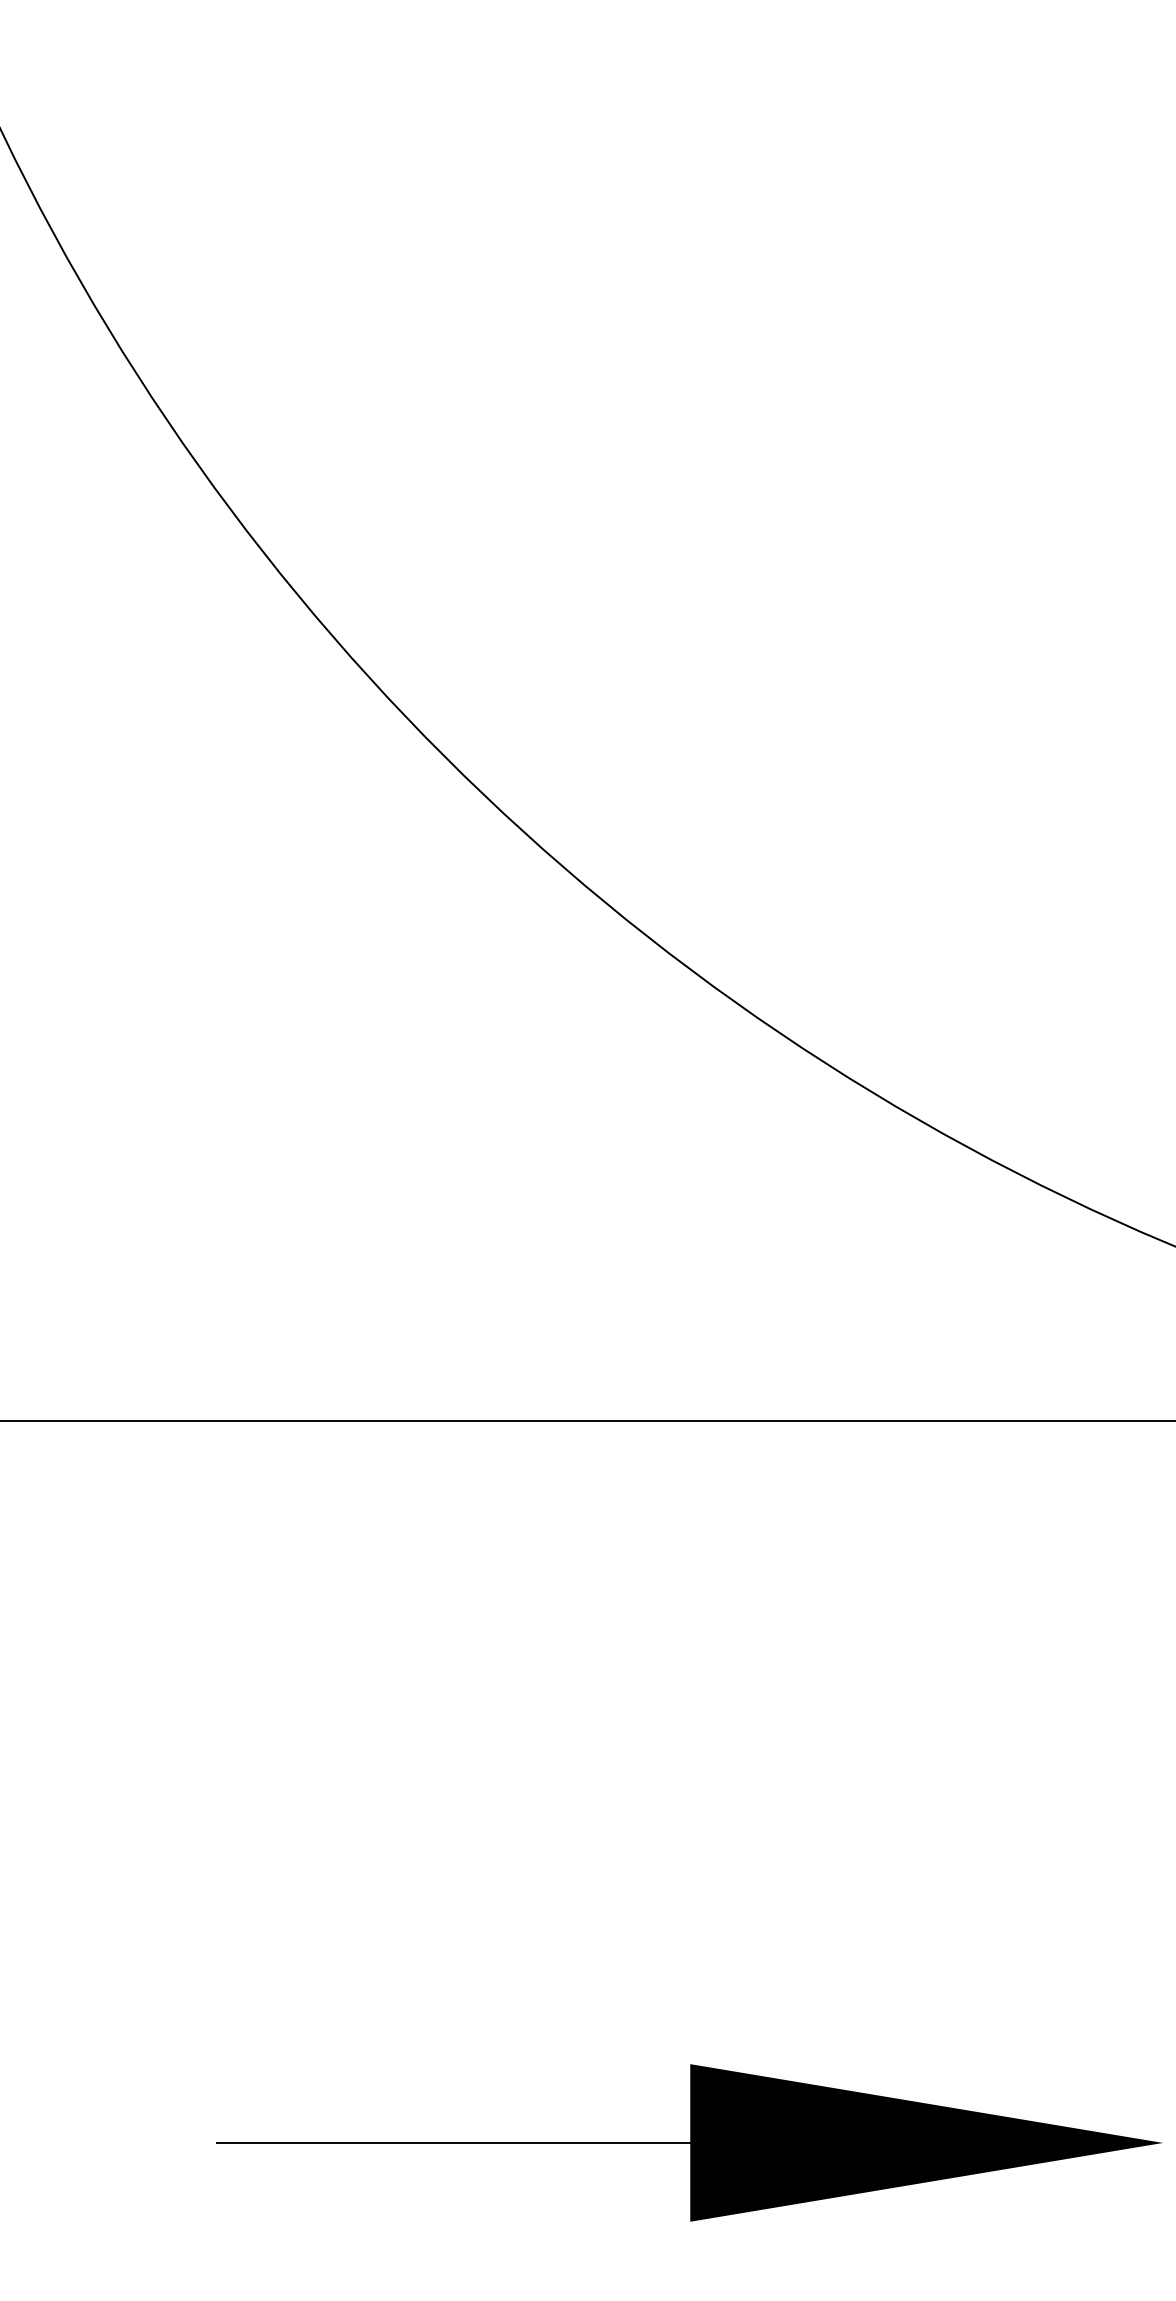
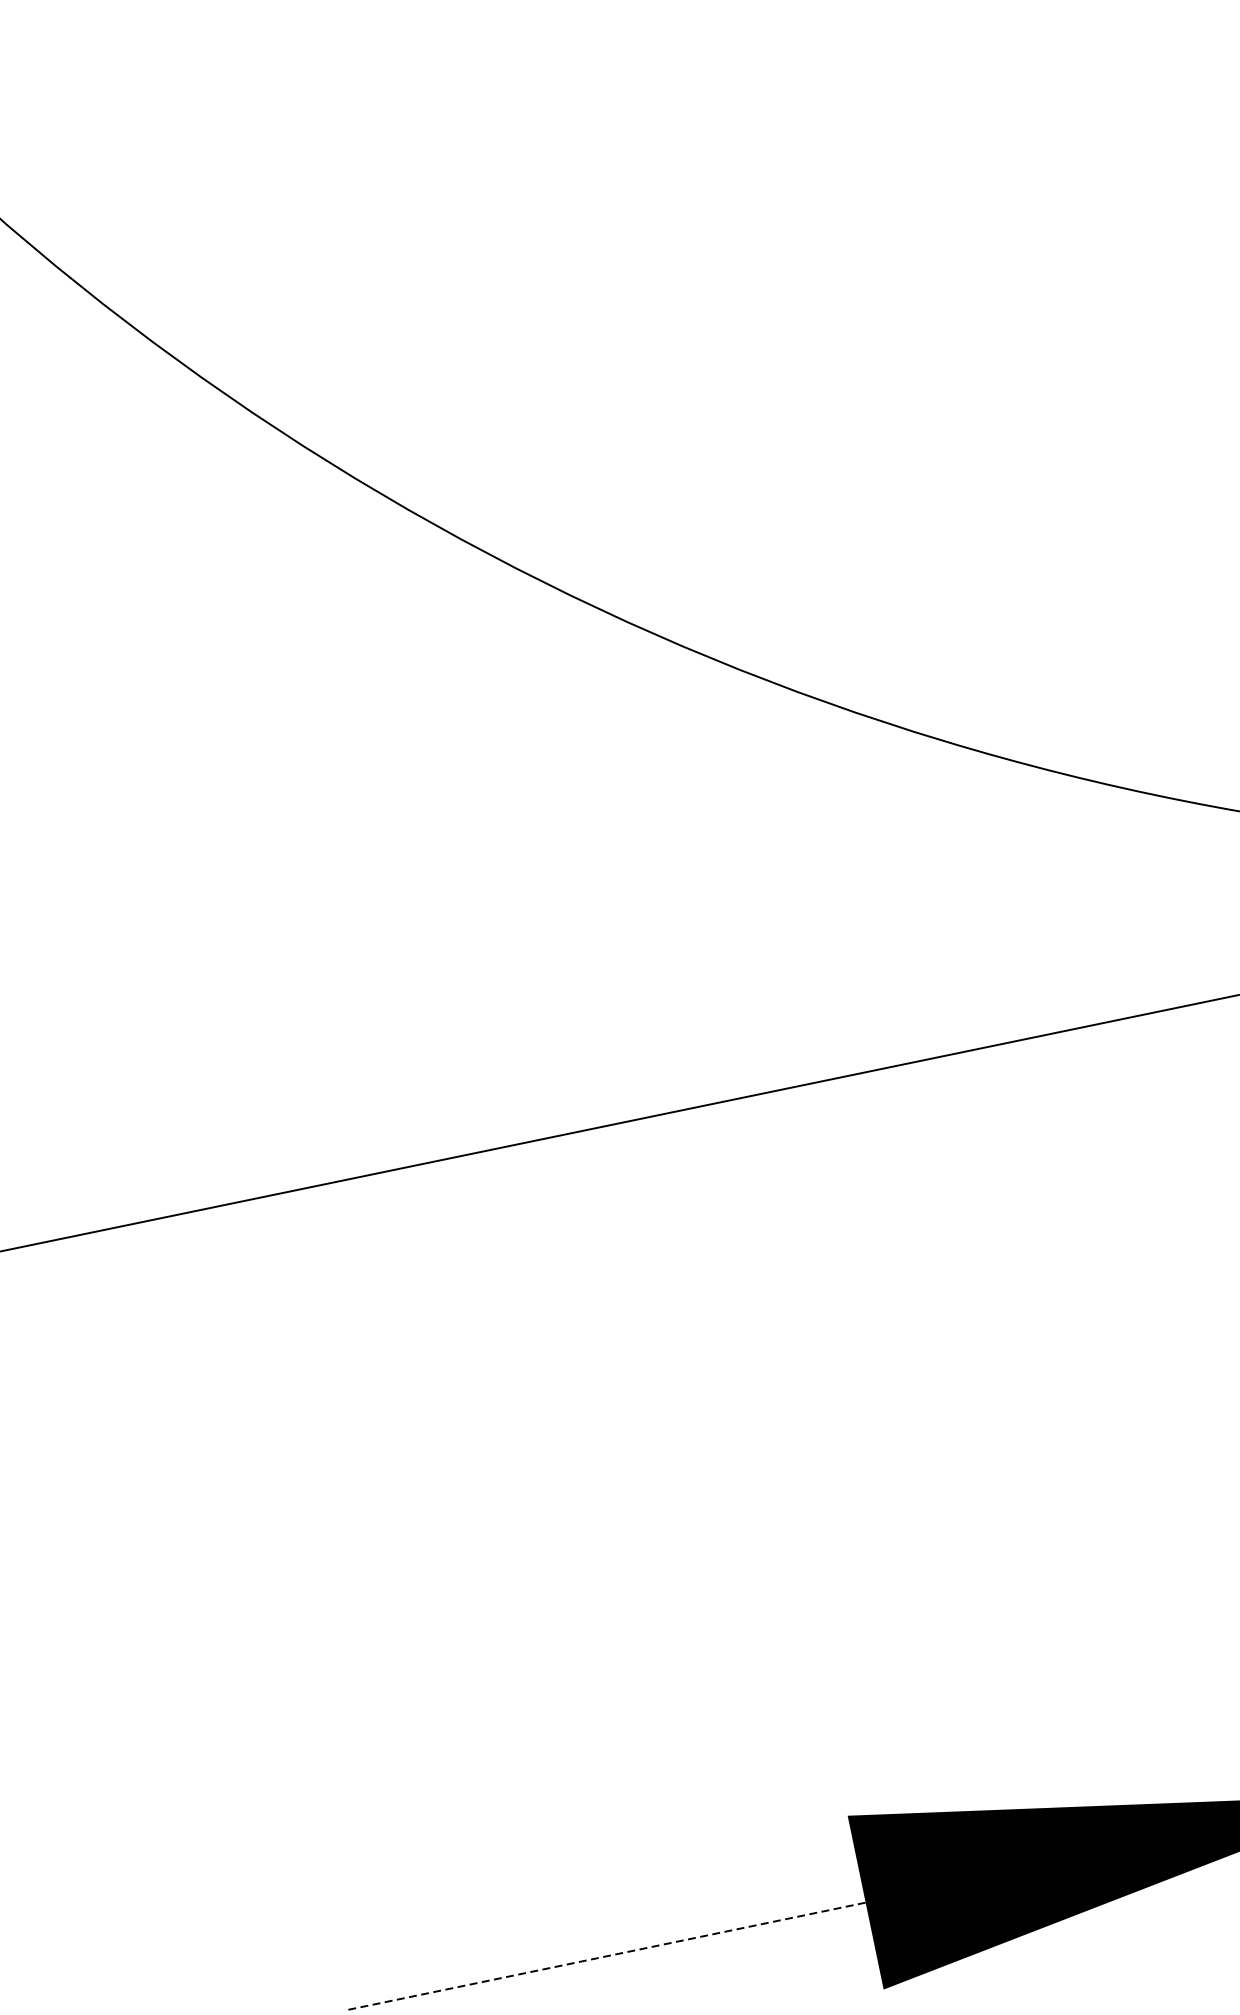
line: (453, 2142) -> (604, 1956), solid -> dashed

